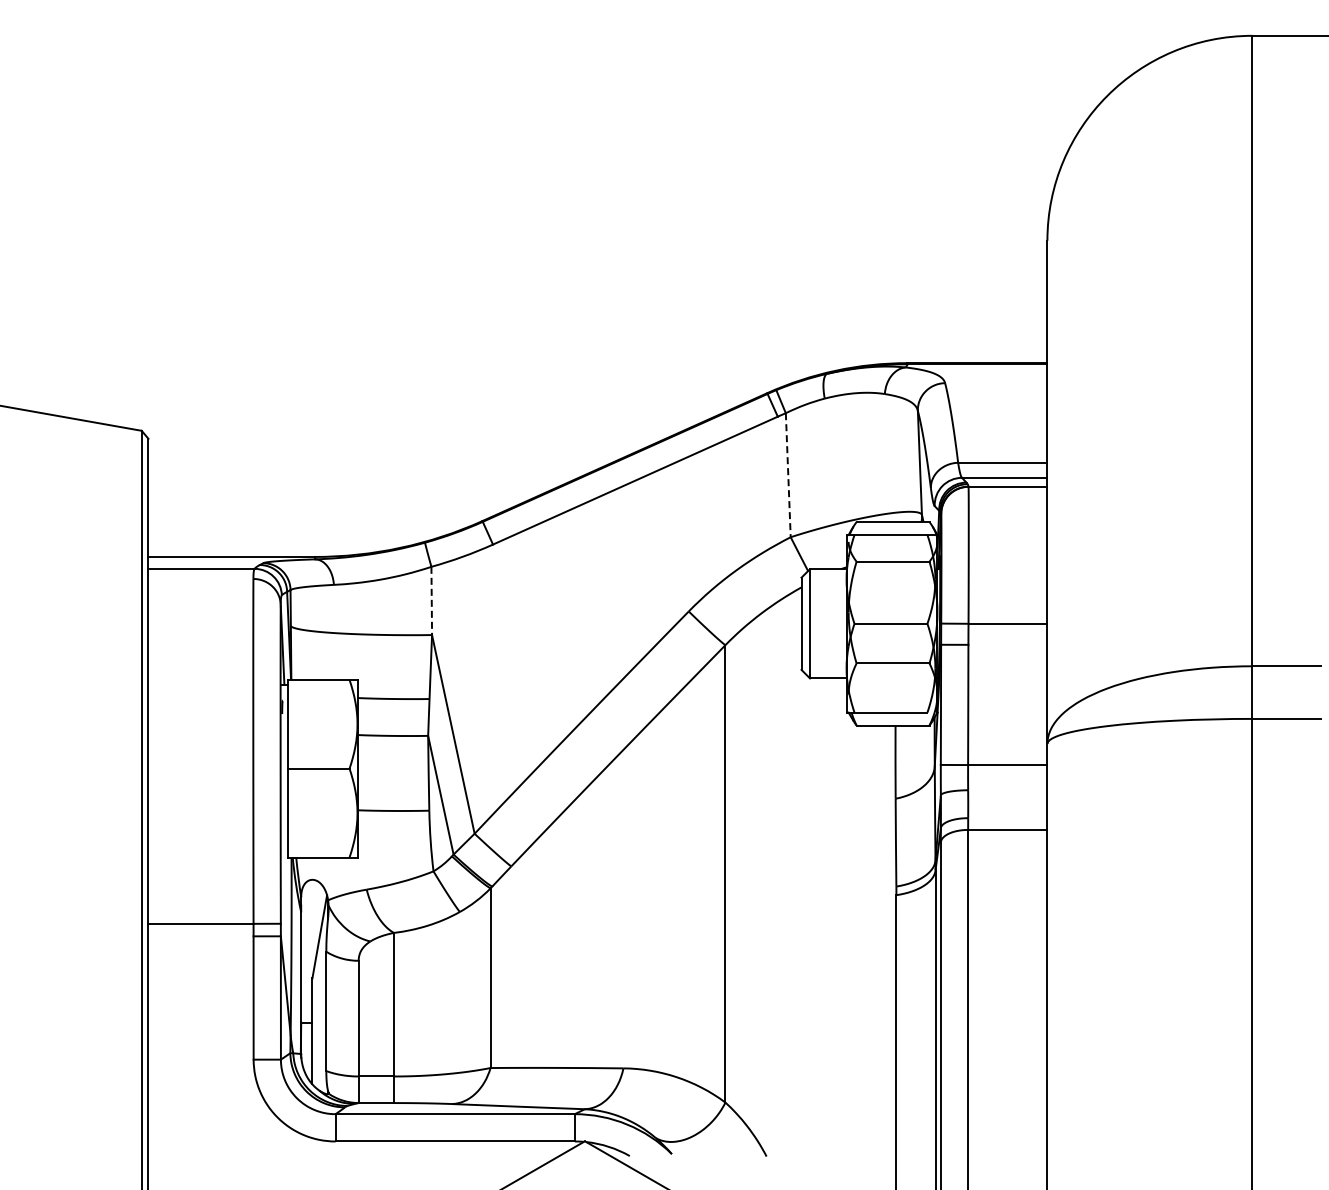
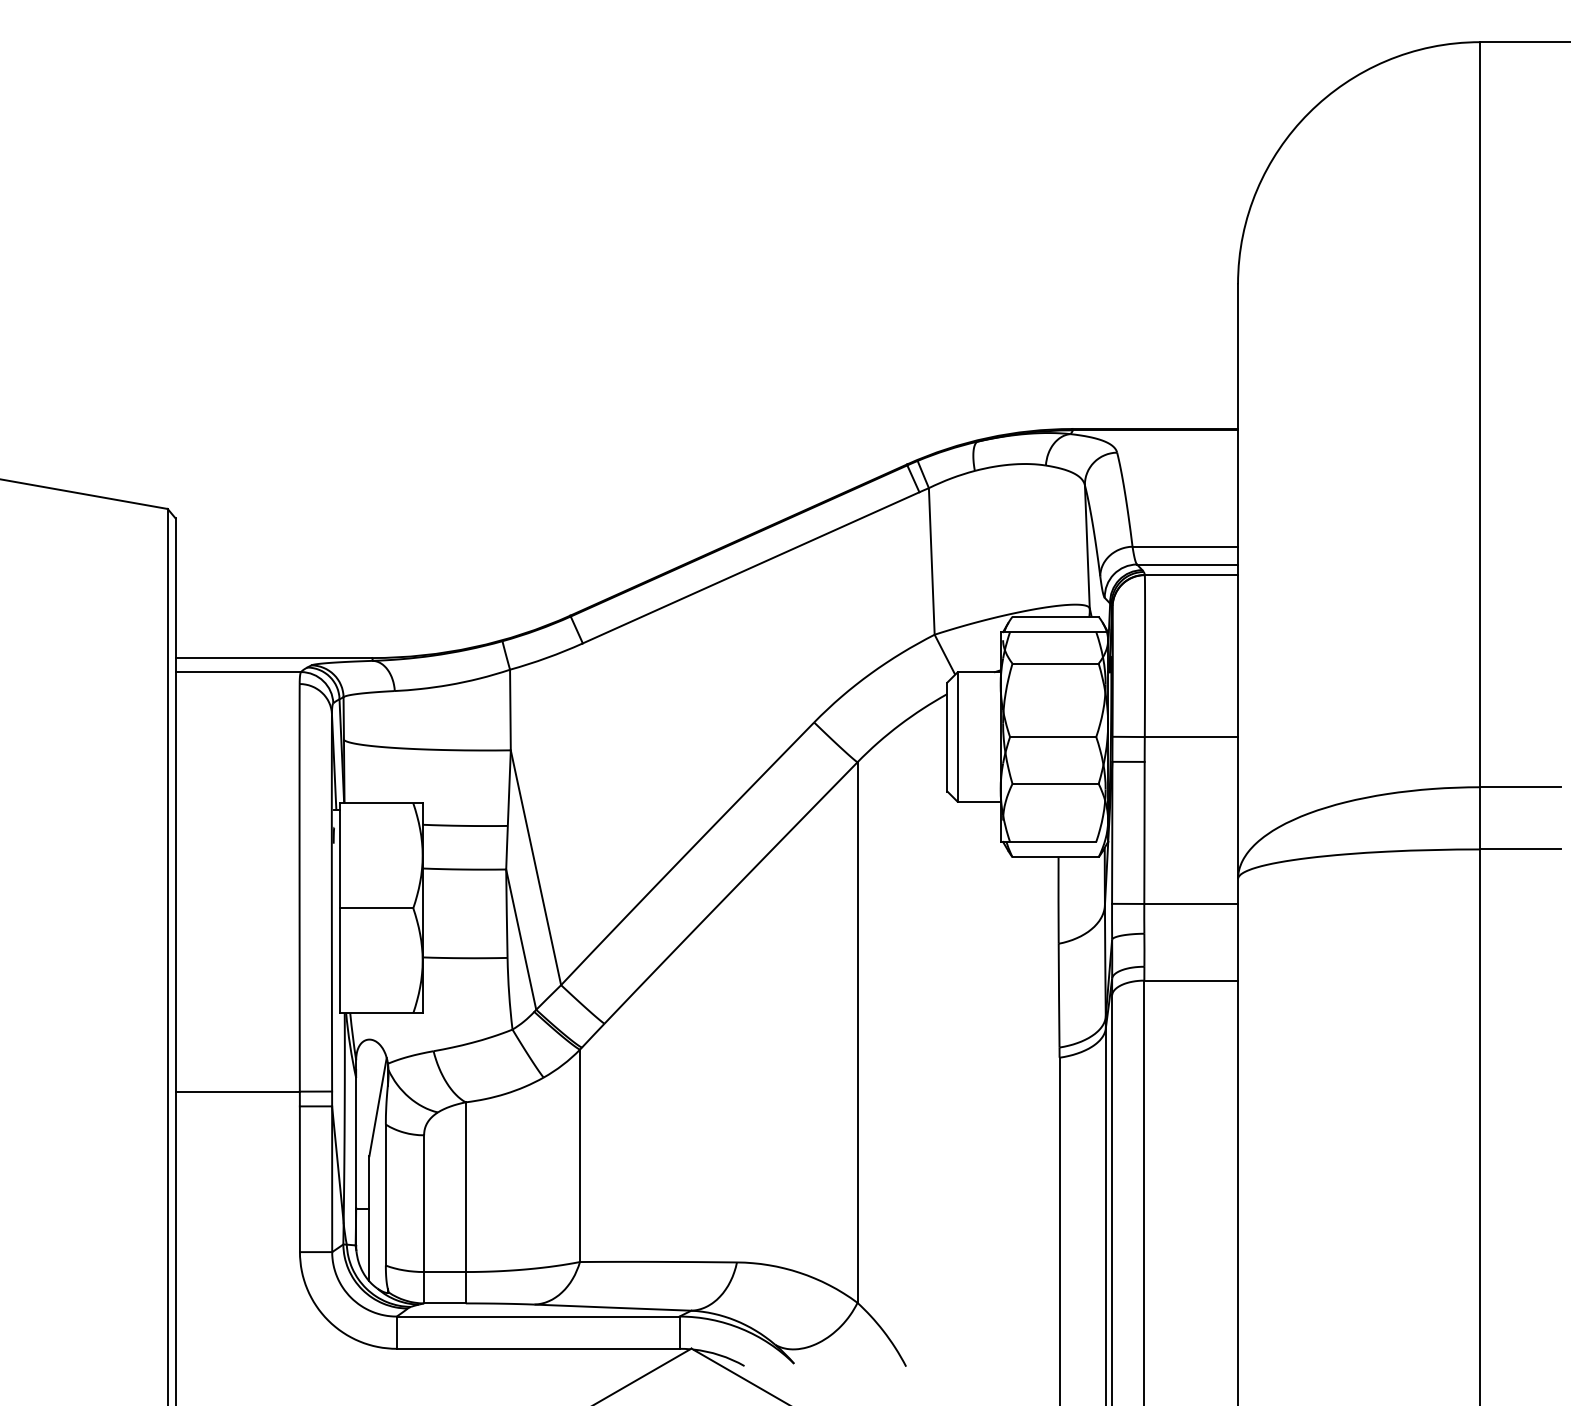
line: (788, 475) -> (932, 561), dashed -> solid
line: (431, 601) -> (510, 710), dashed -> solid

